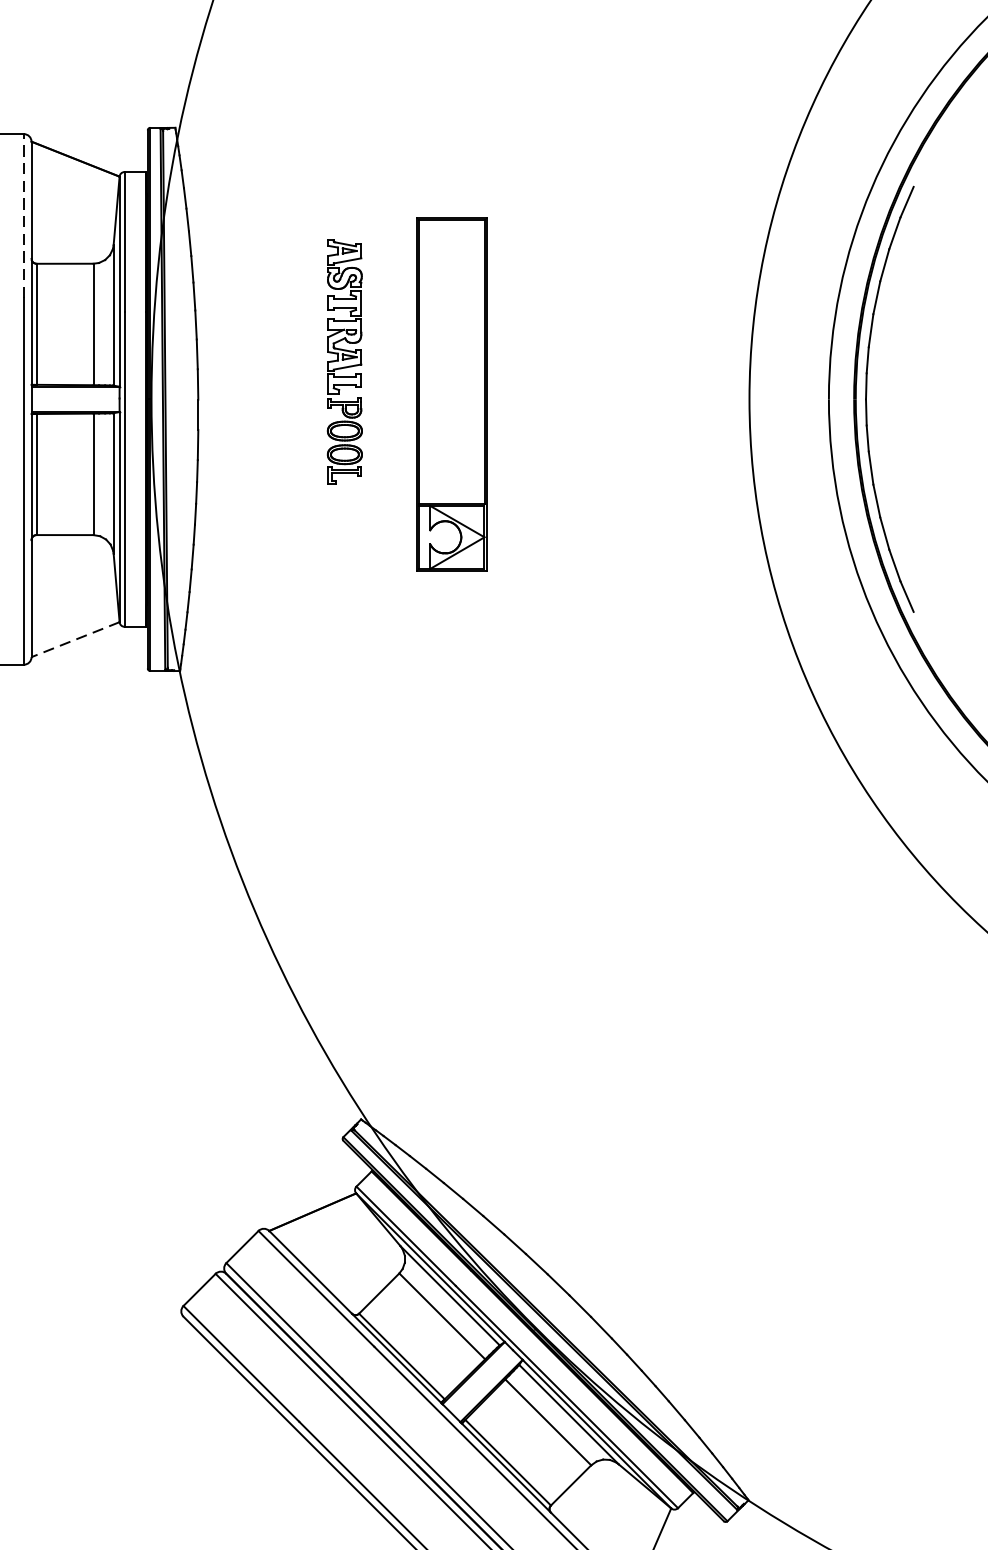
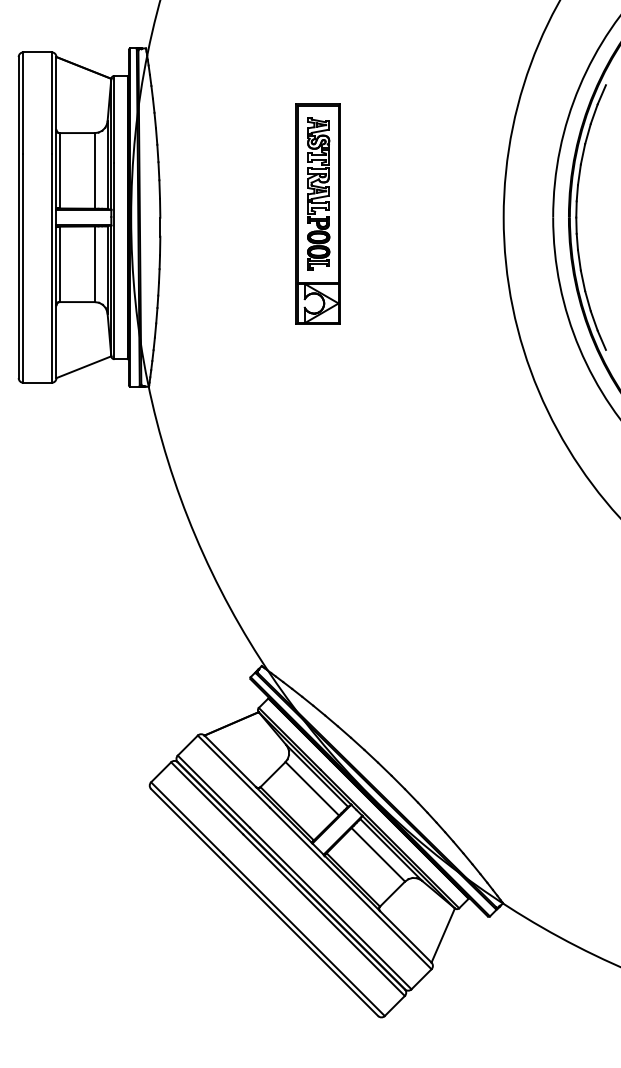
line: (23, 214) -> (51, 102), dashed -> solid
part: (344, 360) -> (318, 193), moved
line: (74, 640) -> (83, 367), dashed -> solid

